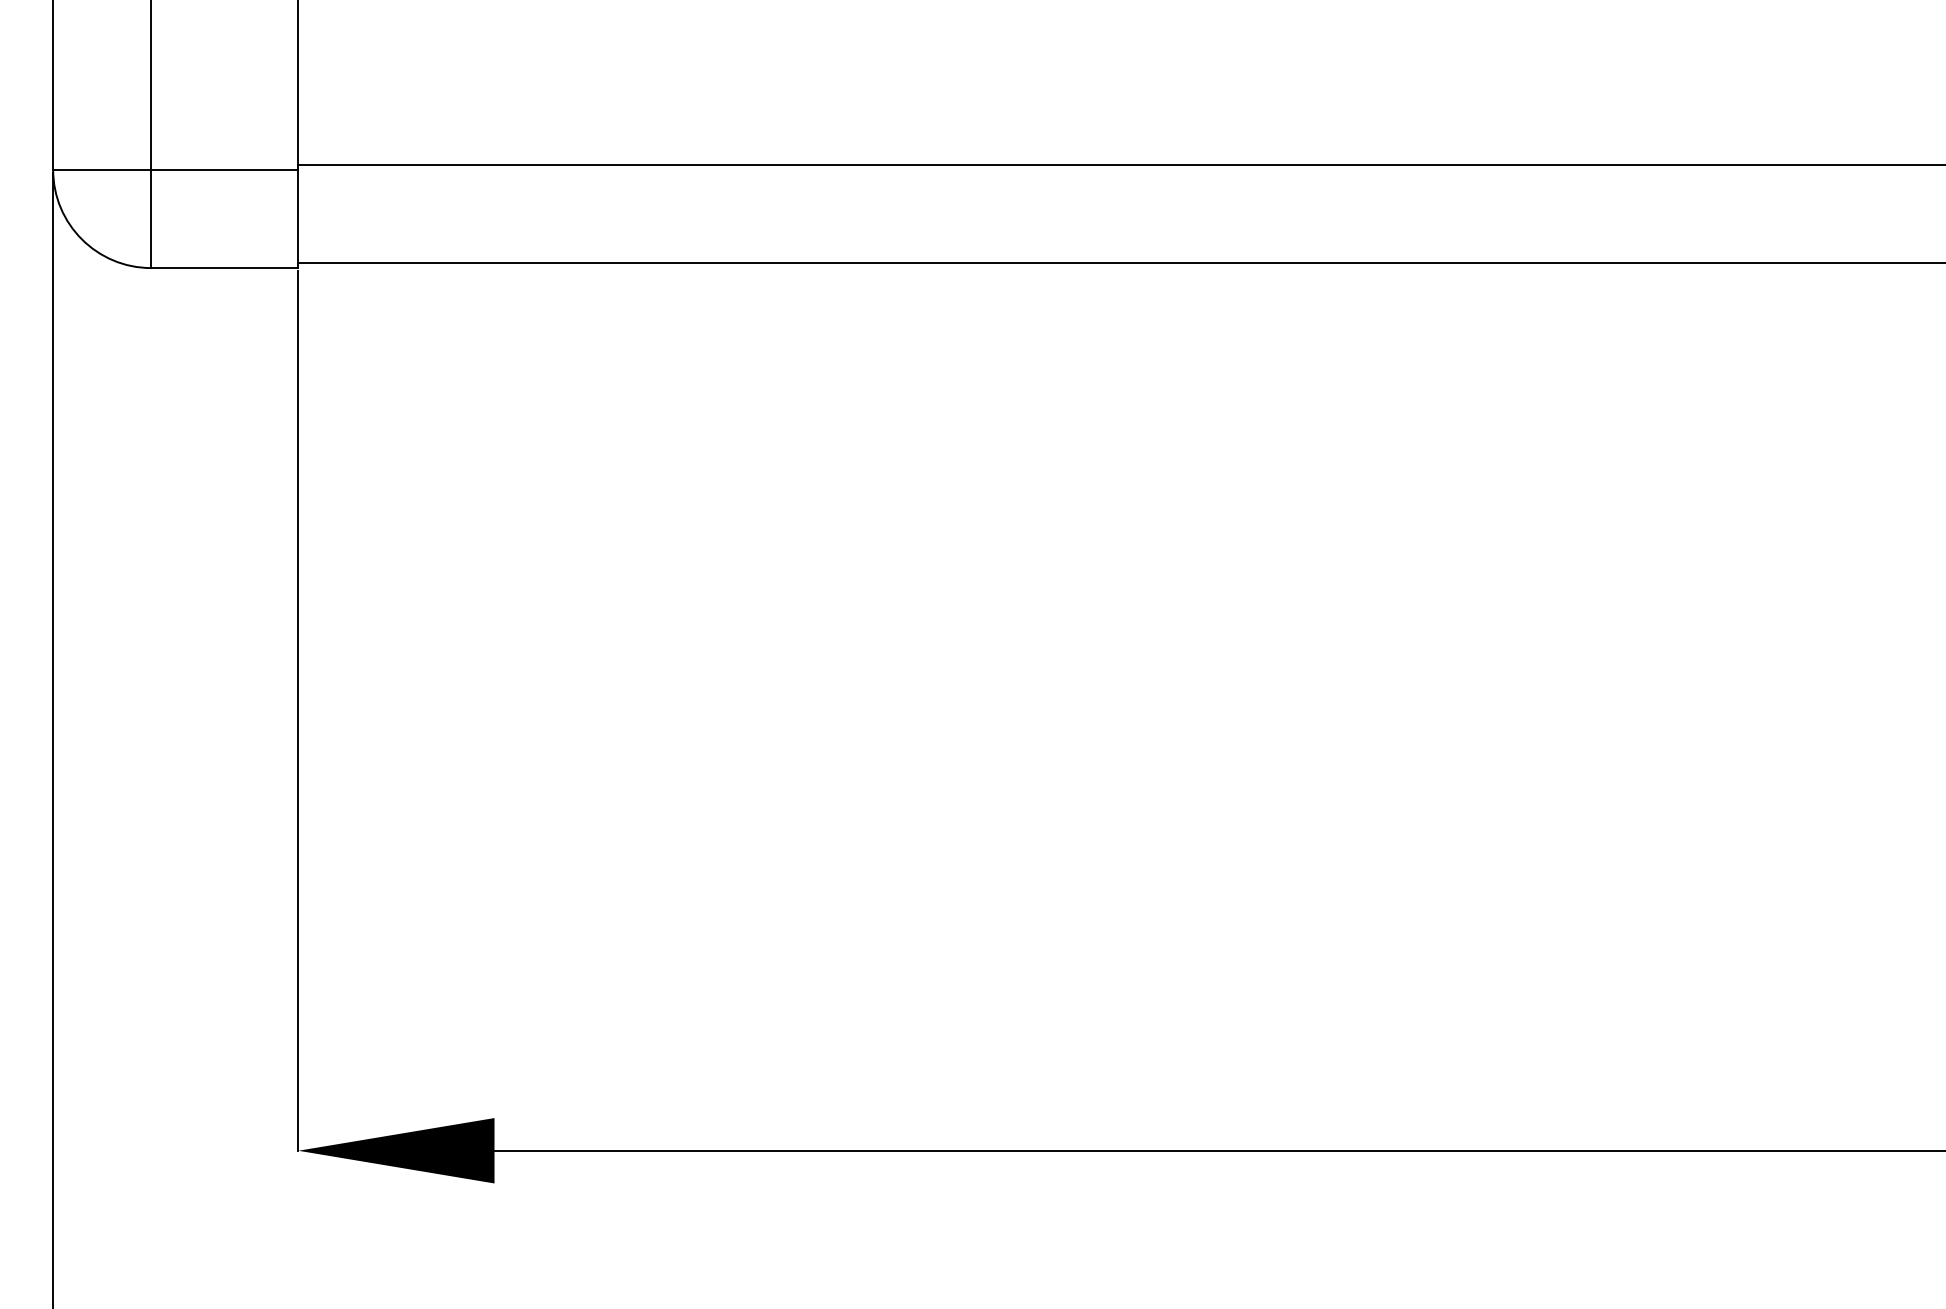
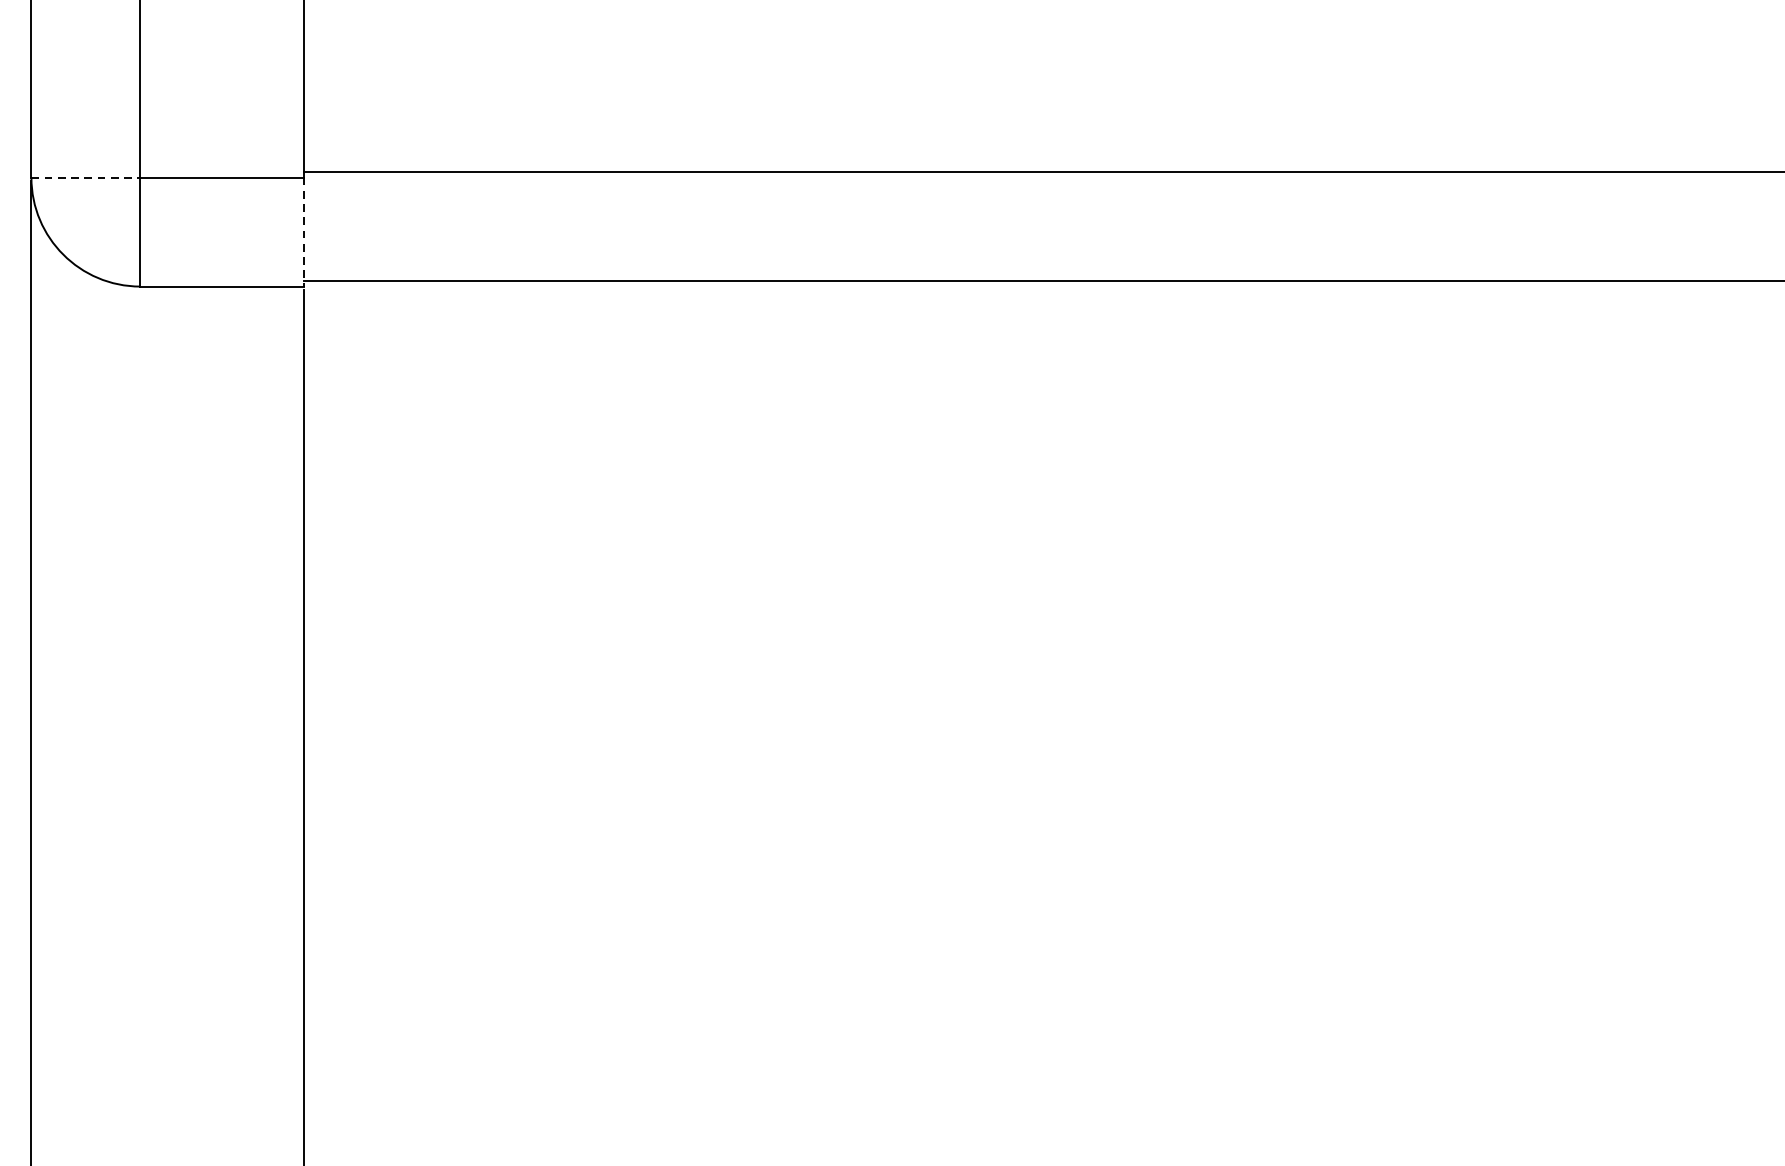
line: (102, 170) -> (86, 178), solid -> dashed
line: (298, 219) -> (303, 232), solid -> dashed

